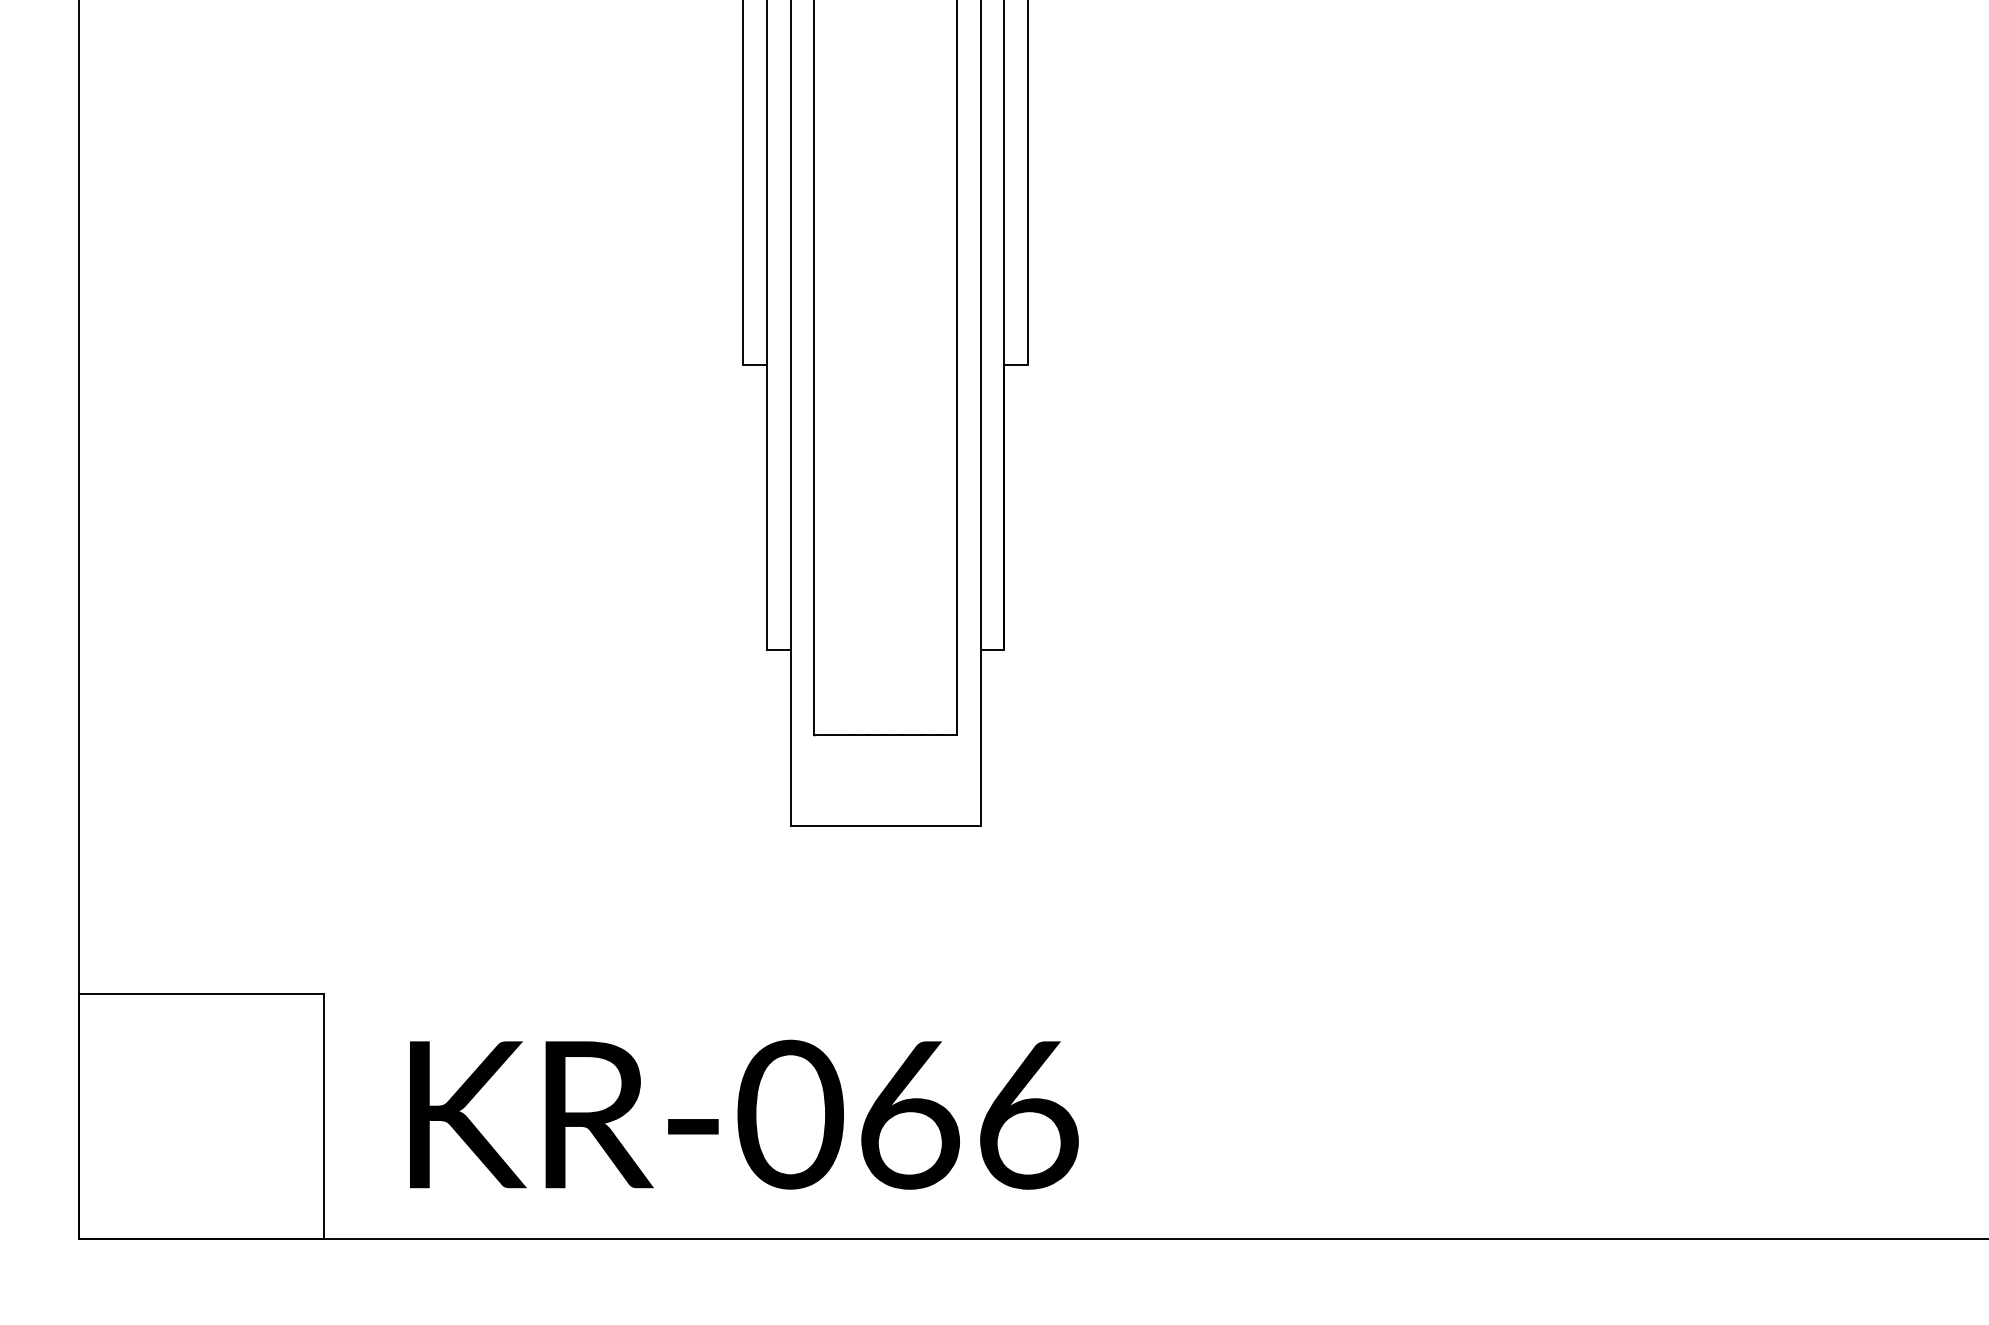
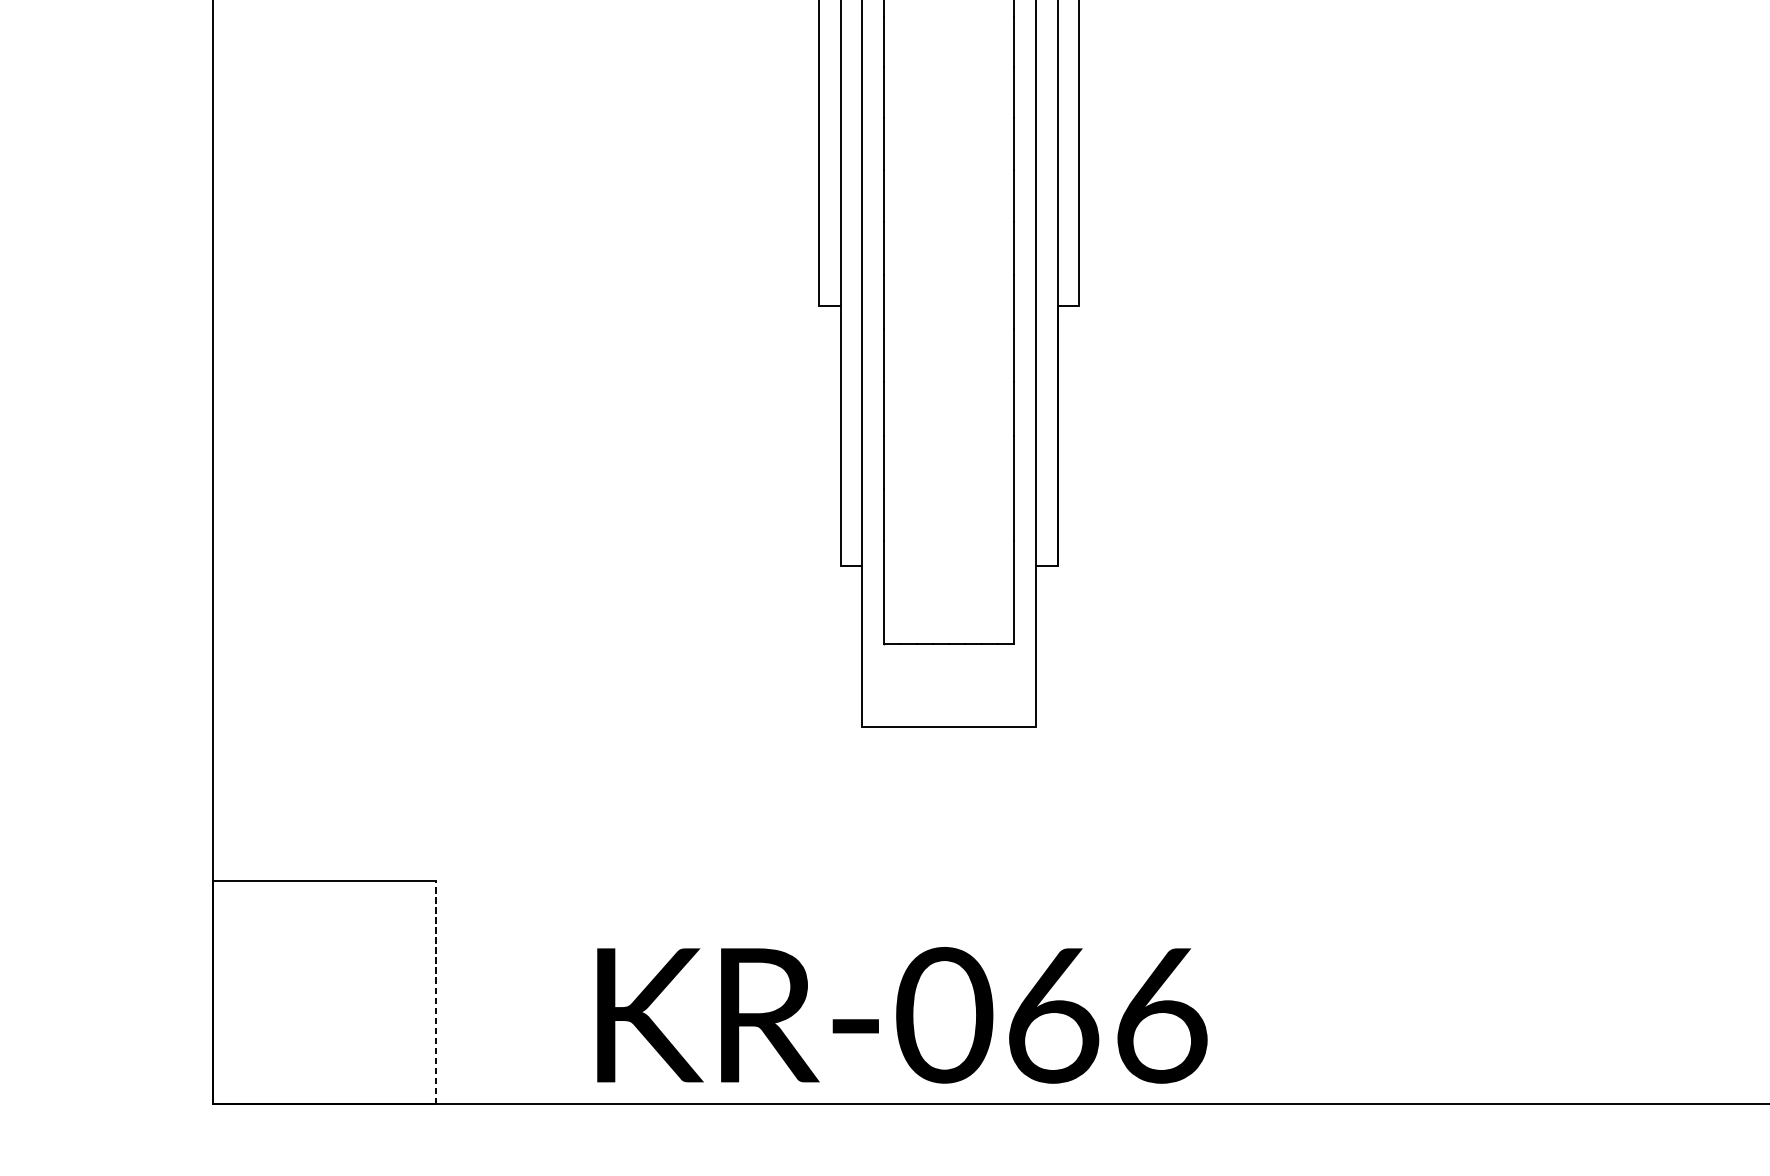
text: (744, 1114) -> (902, 1015), moved
line: (323, 1116) -> (436, 992), solid -> dashed

